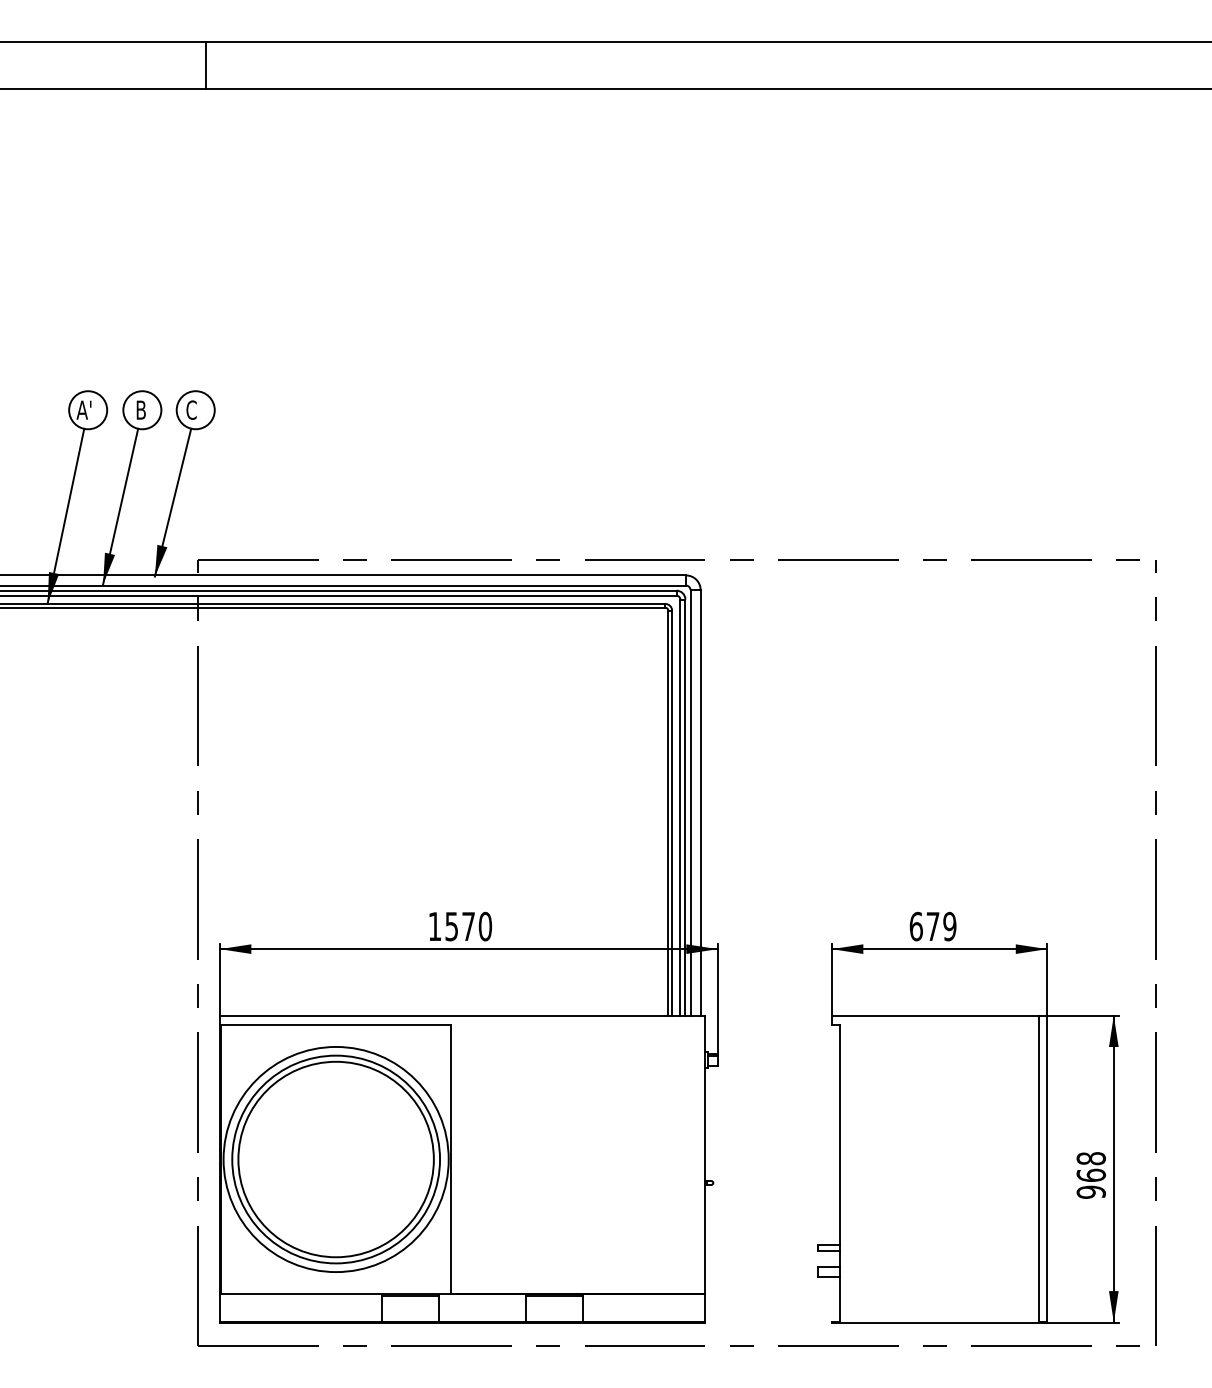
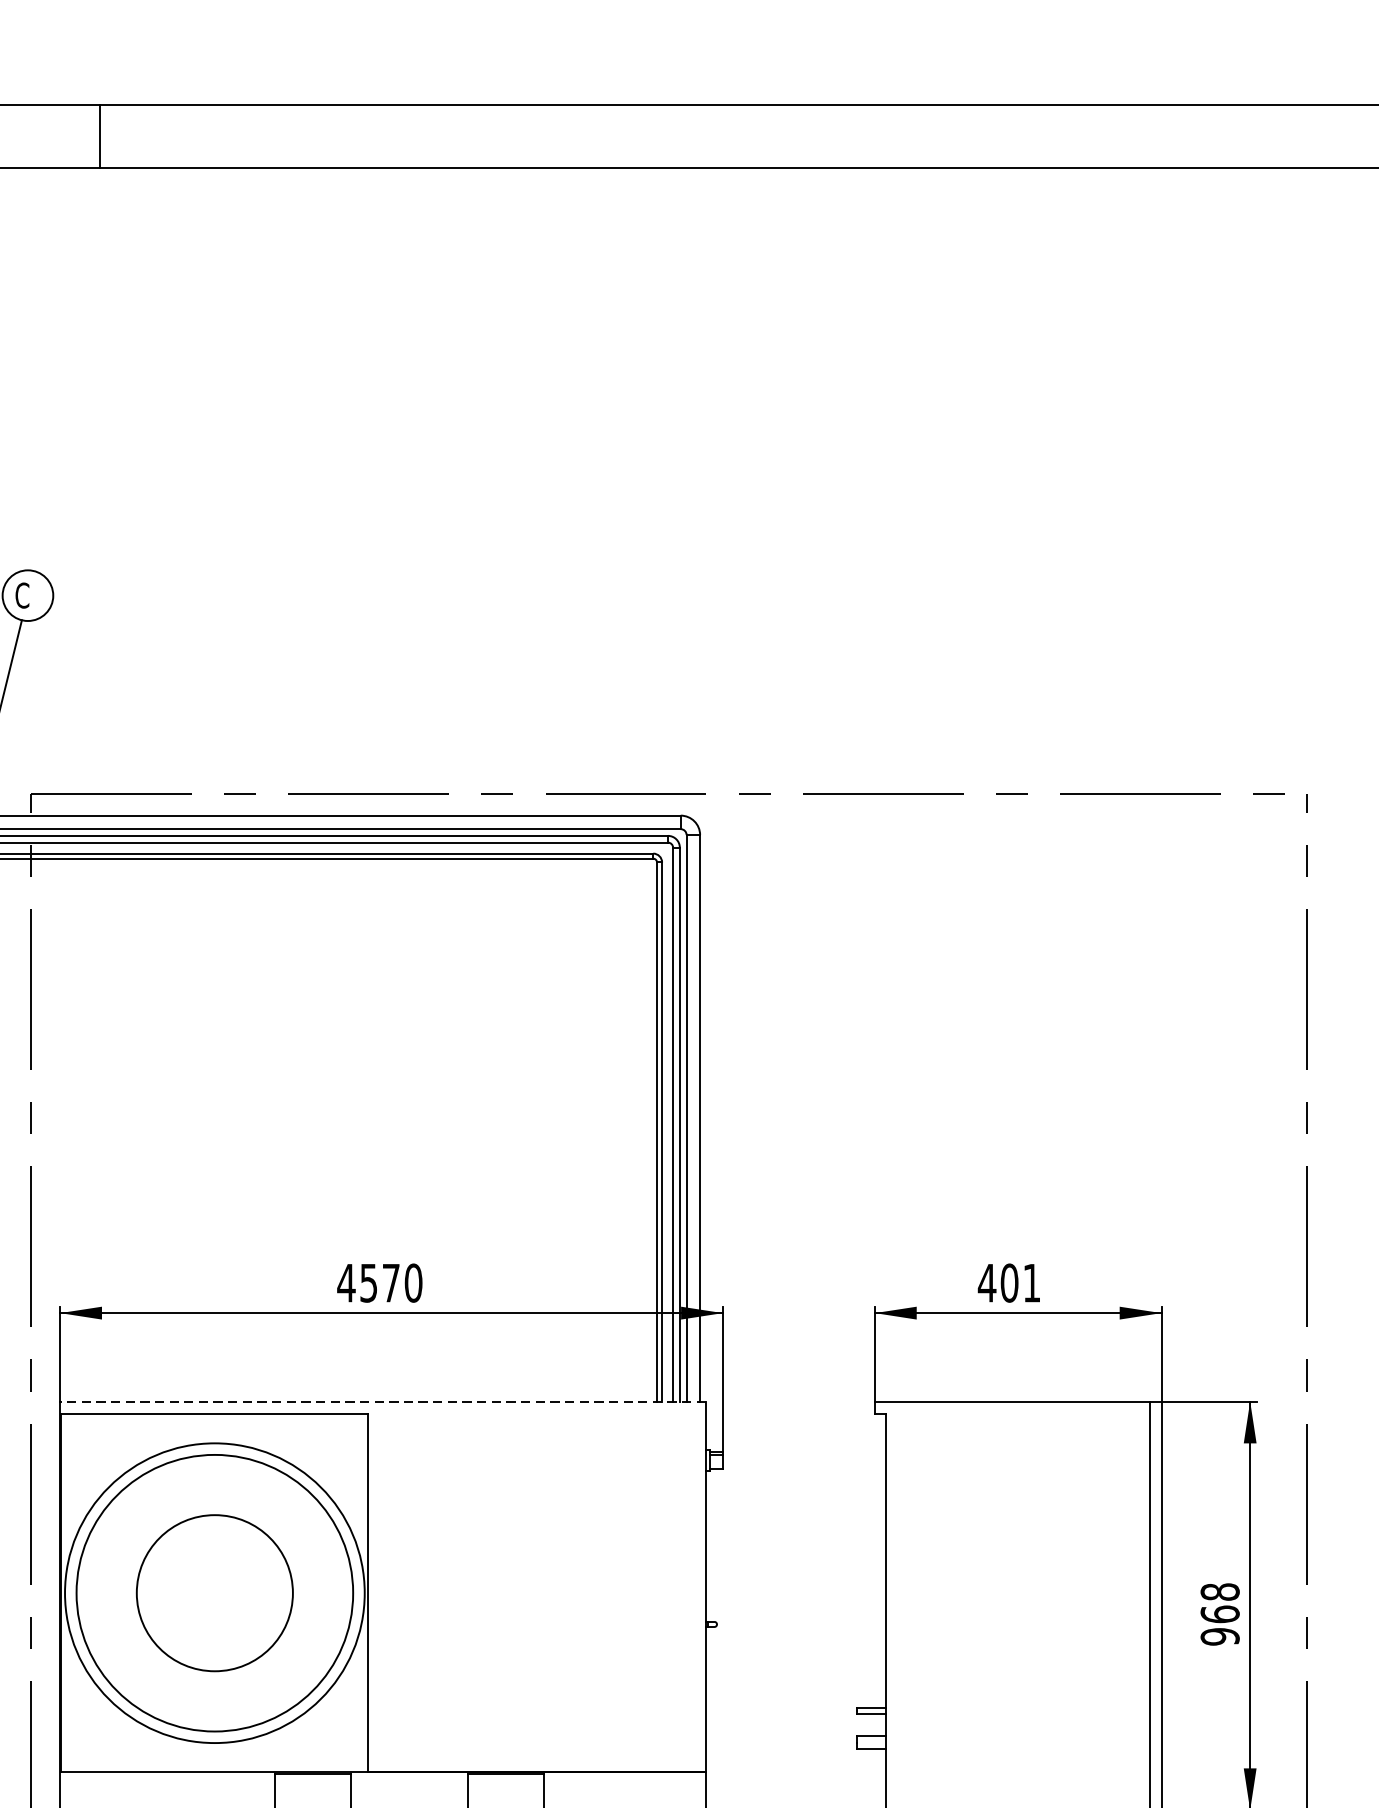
line: (206, 65) -> (99, 136), moved
text: (434, 926) -> (345, 1282), 1570 -> 4570
text: (932, 926) -> (1008, 1282), 679 -> 401
line: (462, 1015) -> (383, 1401), solid -> dashed
circle: (335, 1159) -> (214, 1593), size x0.6

